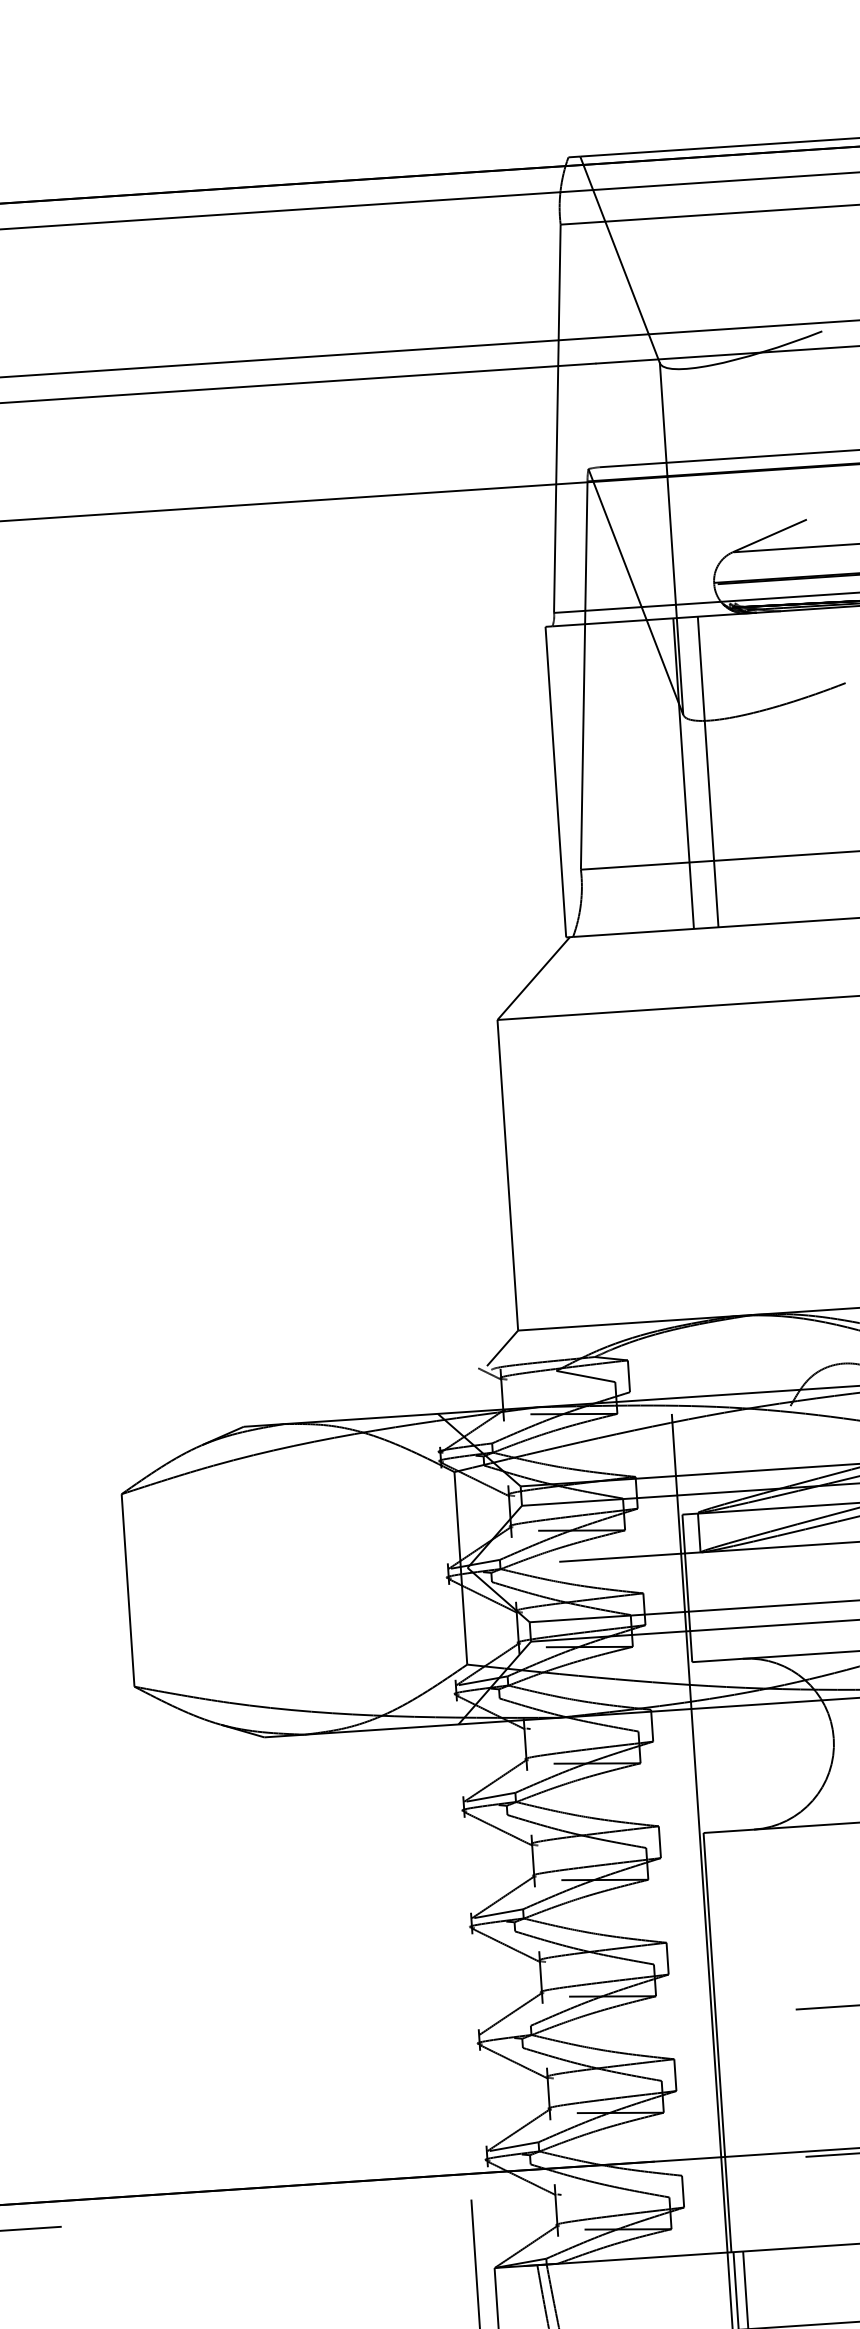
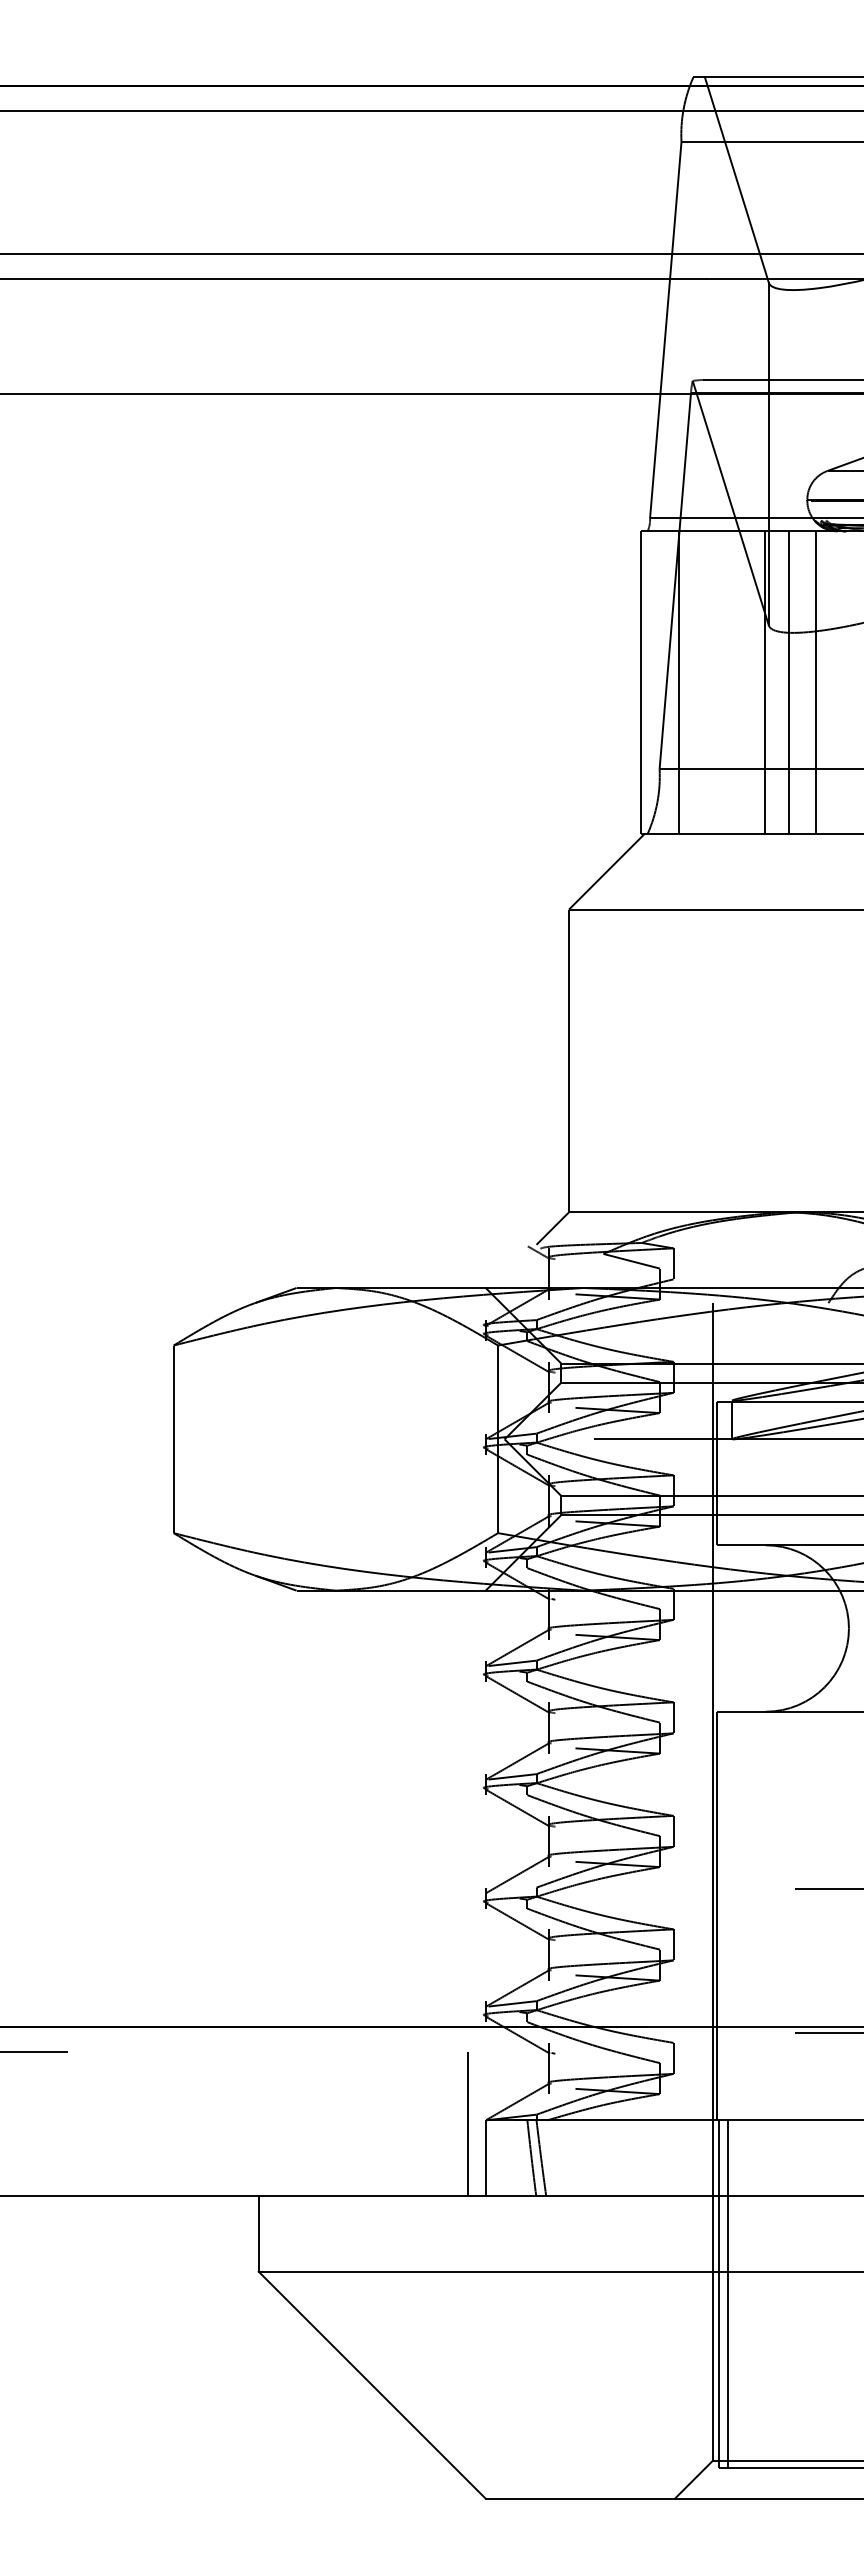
line: (736, 770) -> (816, 682), added
line: (594, 779) -> (678, 682), added

